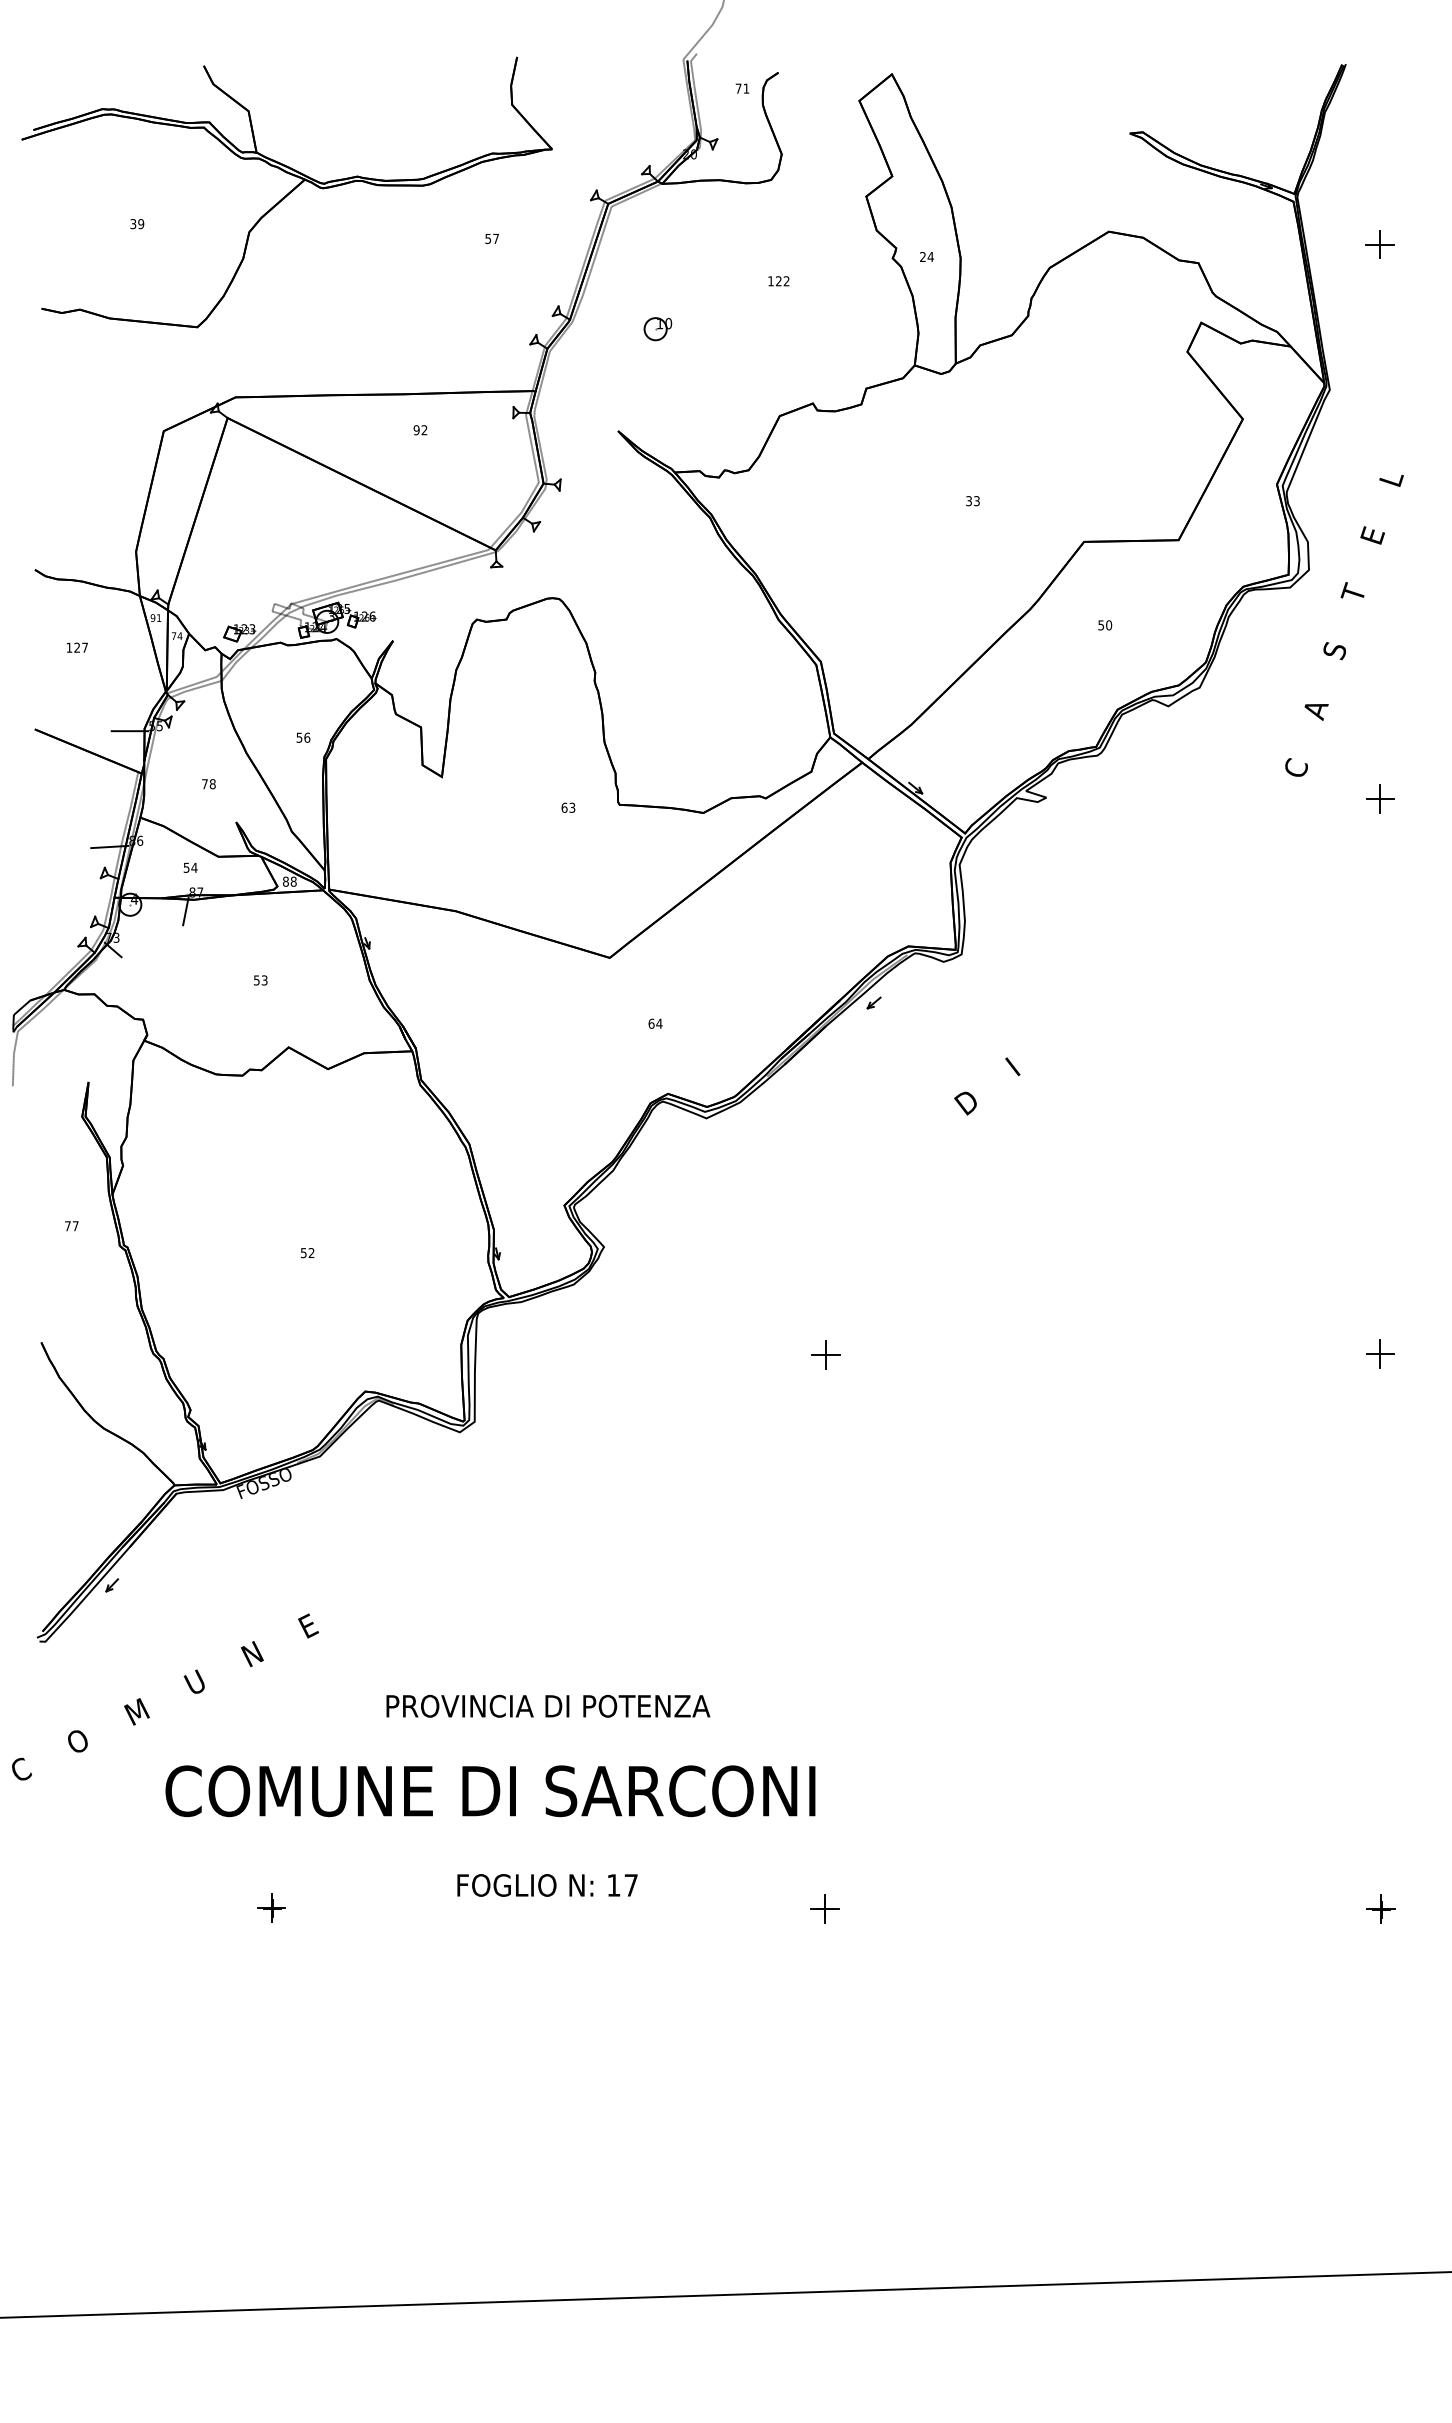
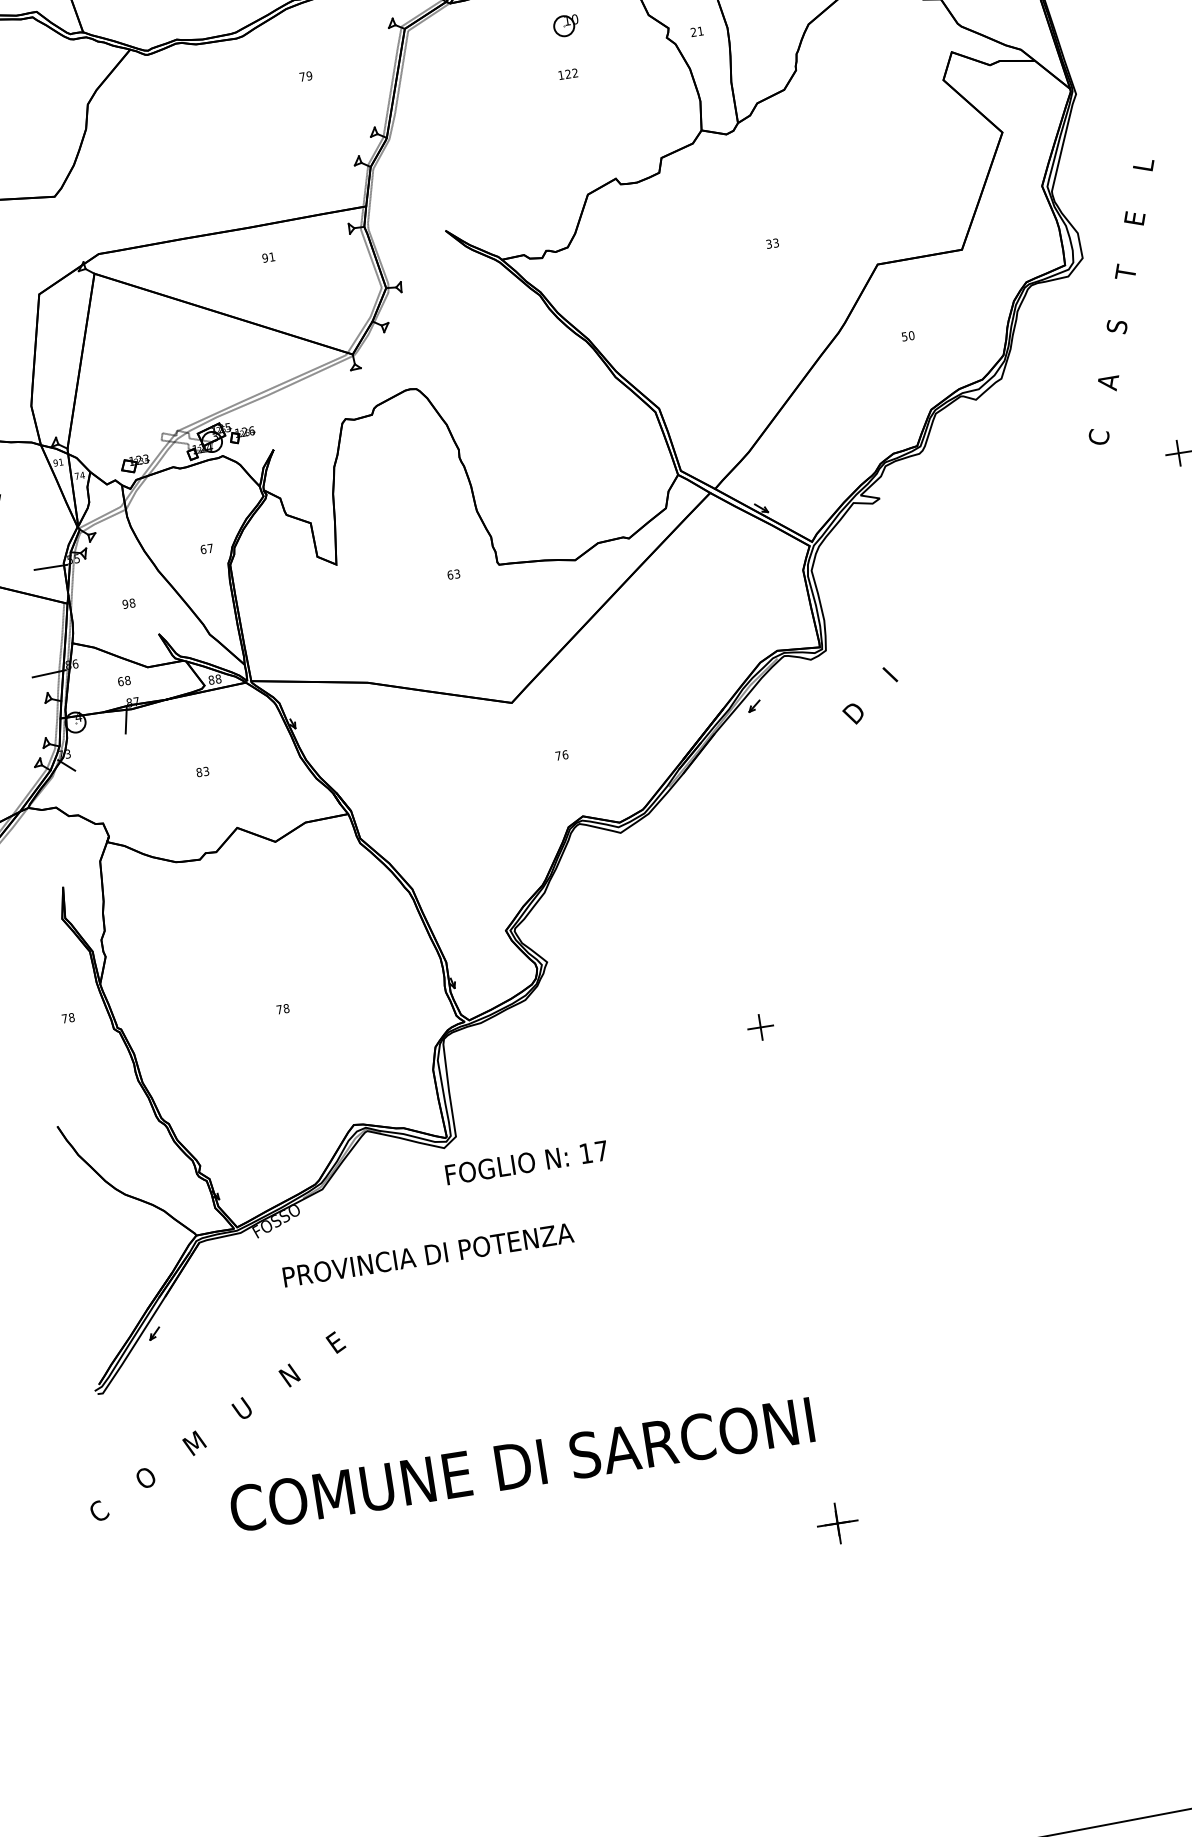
text: (492, 238) -> (306, 76), 57 -> 79
text: (930, 256) -> (700, 30), 24 -> 21
part: (657, 329) -> (565, 26), moved
text: (424, 430) -> (272, 257), 92 -> 91
text: (303, 737) -> (207, 548), 56 -> 67
text: (204, 784) -> (125, 604), 78 -> 98
text: (190, 867) -> (124, 680), 54 -> 68
text: (256, 980) -> (199, 772), 53 -> 83
text: (655, 1023) -> (561, 755), 64 -> 76
text: (987, 1086) -> (870, 695), moved
text: (75, 1226) -> (71, 1017), 77 -> 78
text: (307, 1253) -> (282, 1009), 52 -> 78
text: (548, 1705) -> (428, 1254), moved
text: (547, 1885) -> (526, 1162), moved
part: (271, 1907) -> (342, 1599), removed
part: (824, 1908) -> (836, 1522), size x1.6

